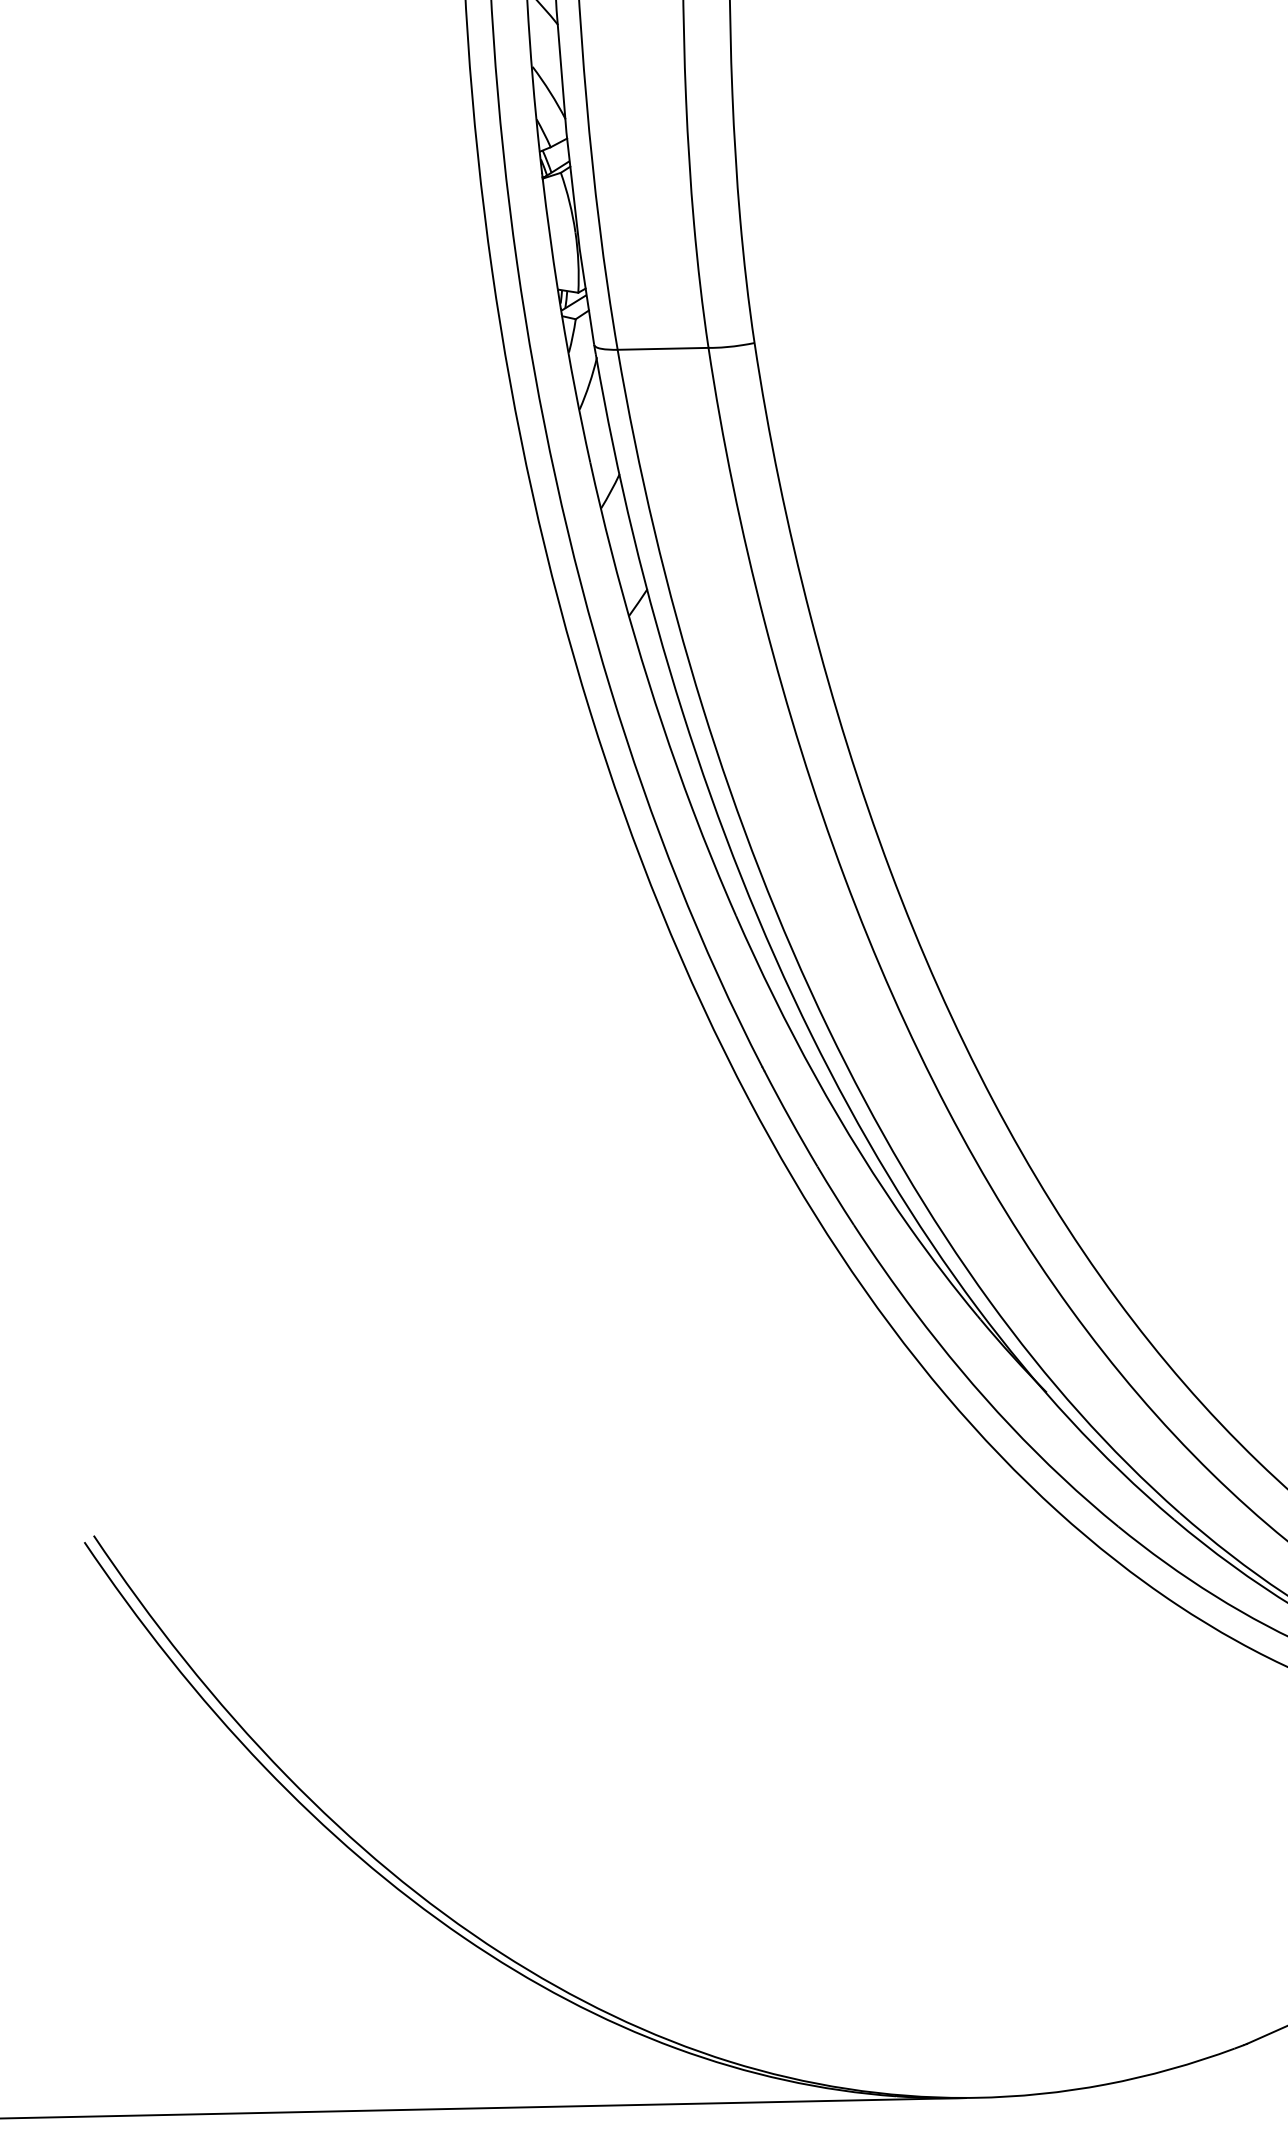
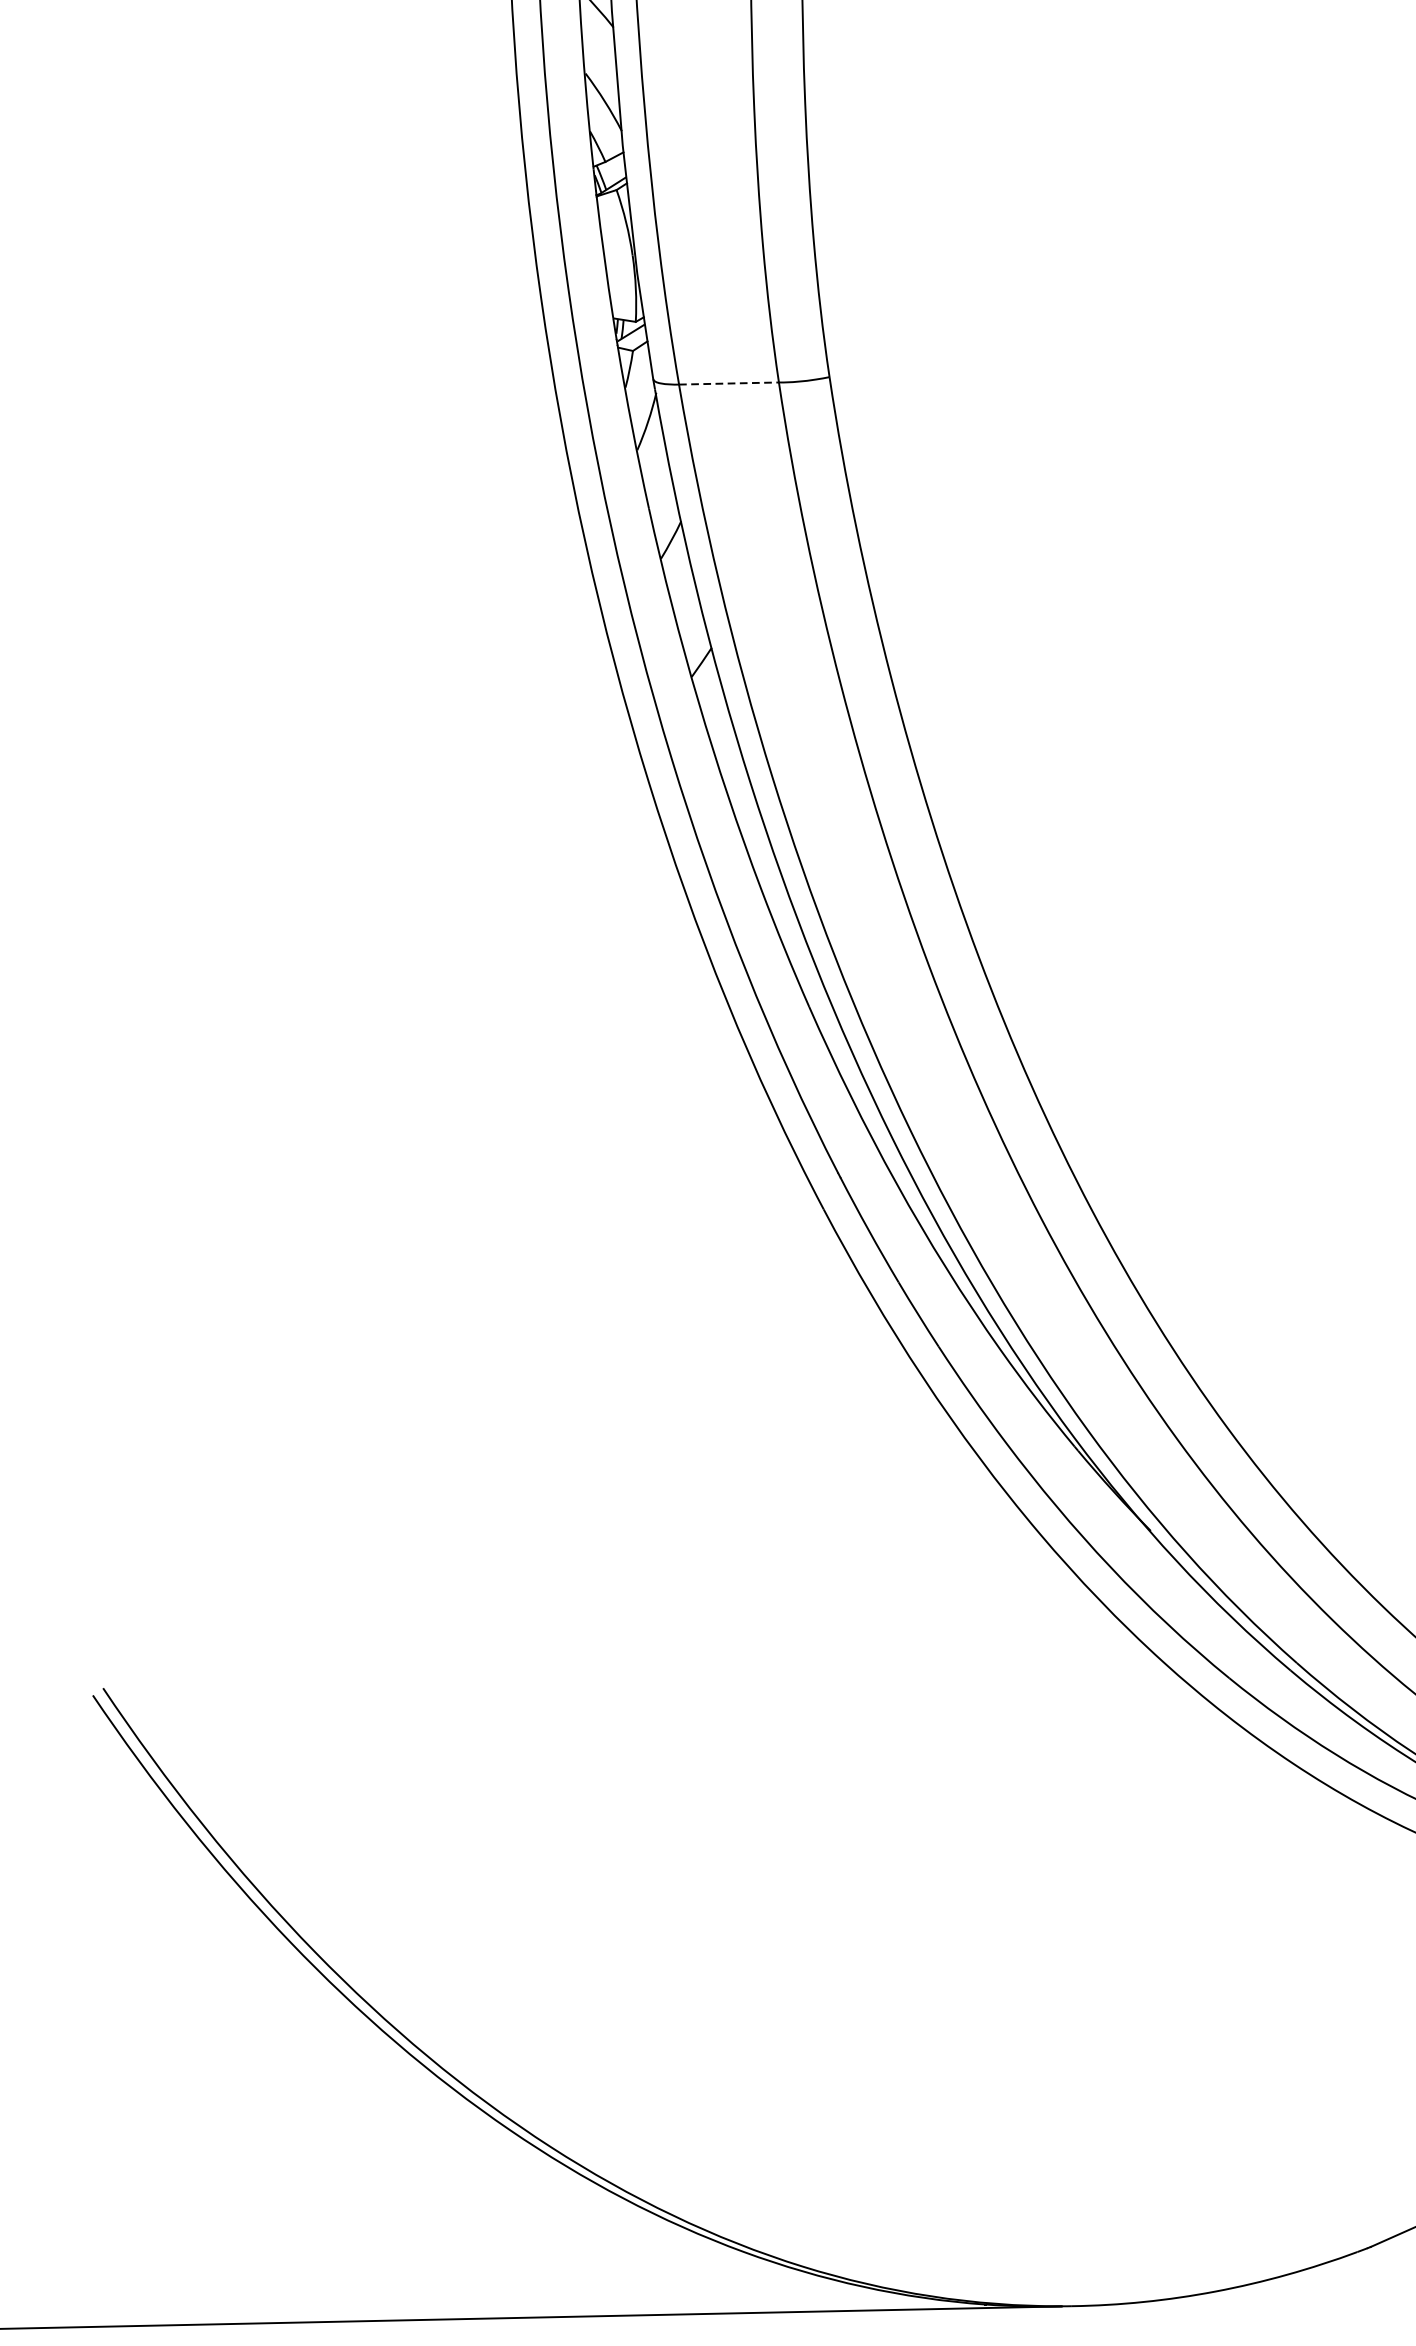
line: (663, 348) -> (729, 383), solid -> dashed

